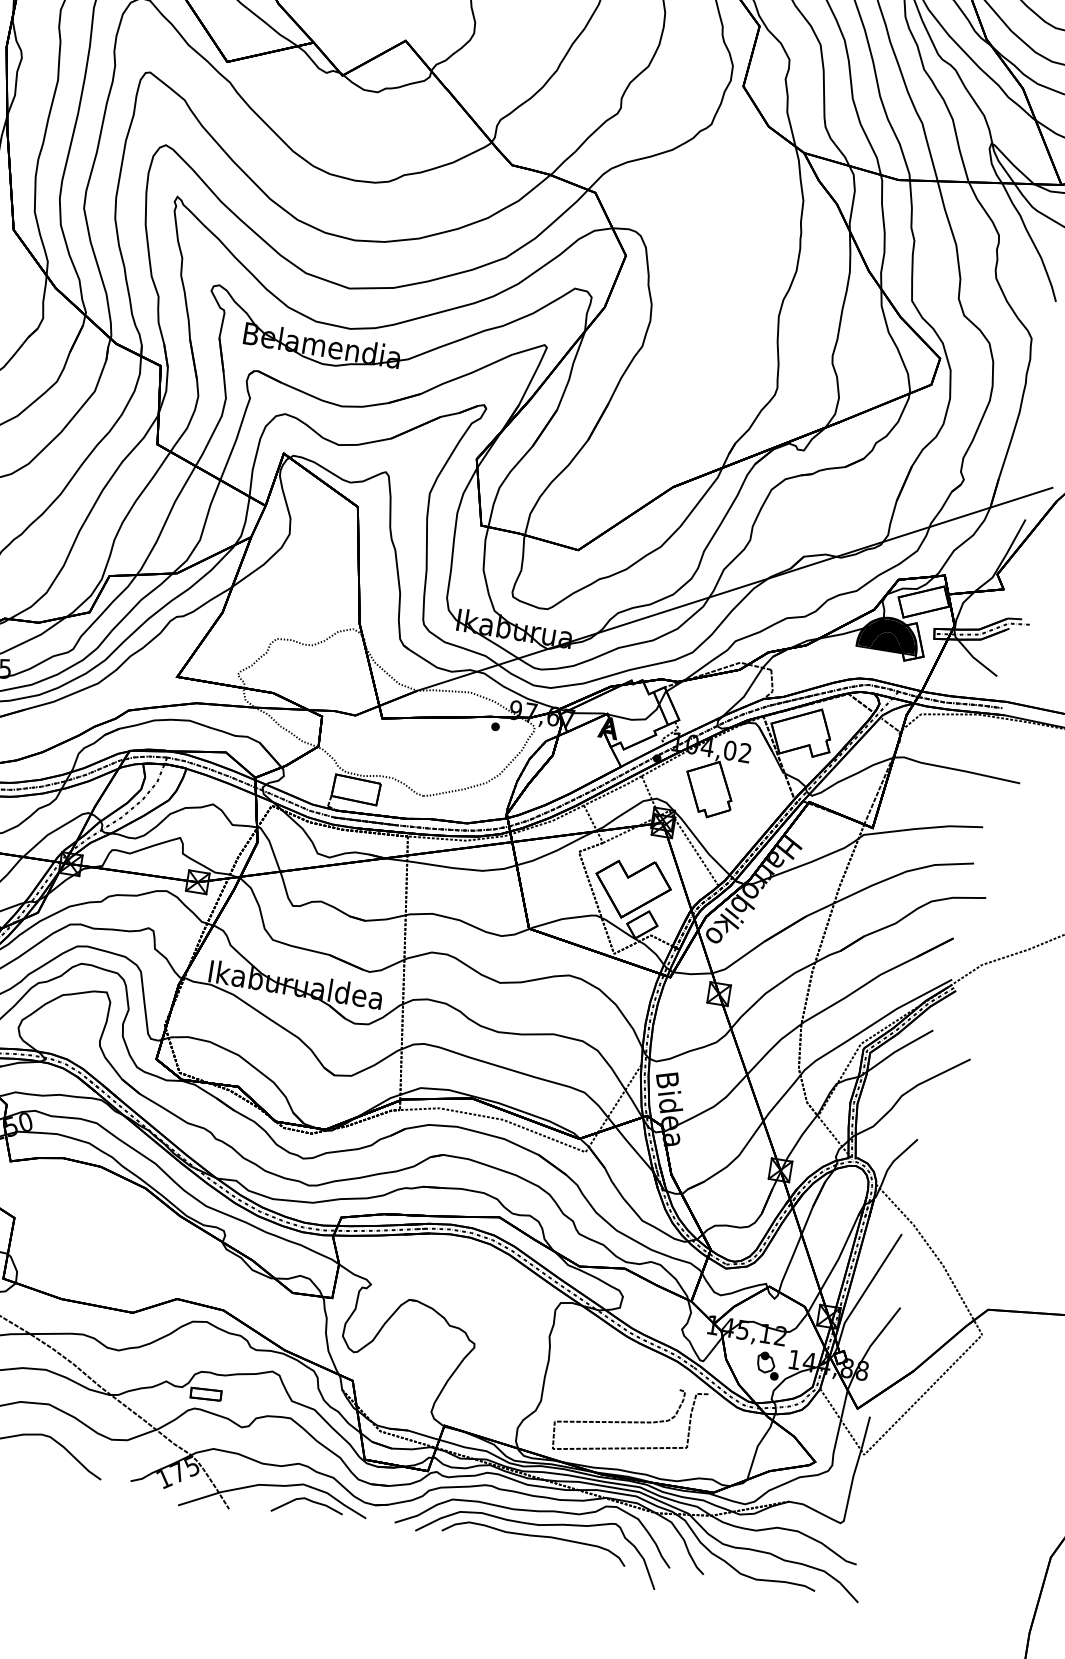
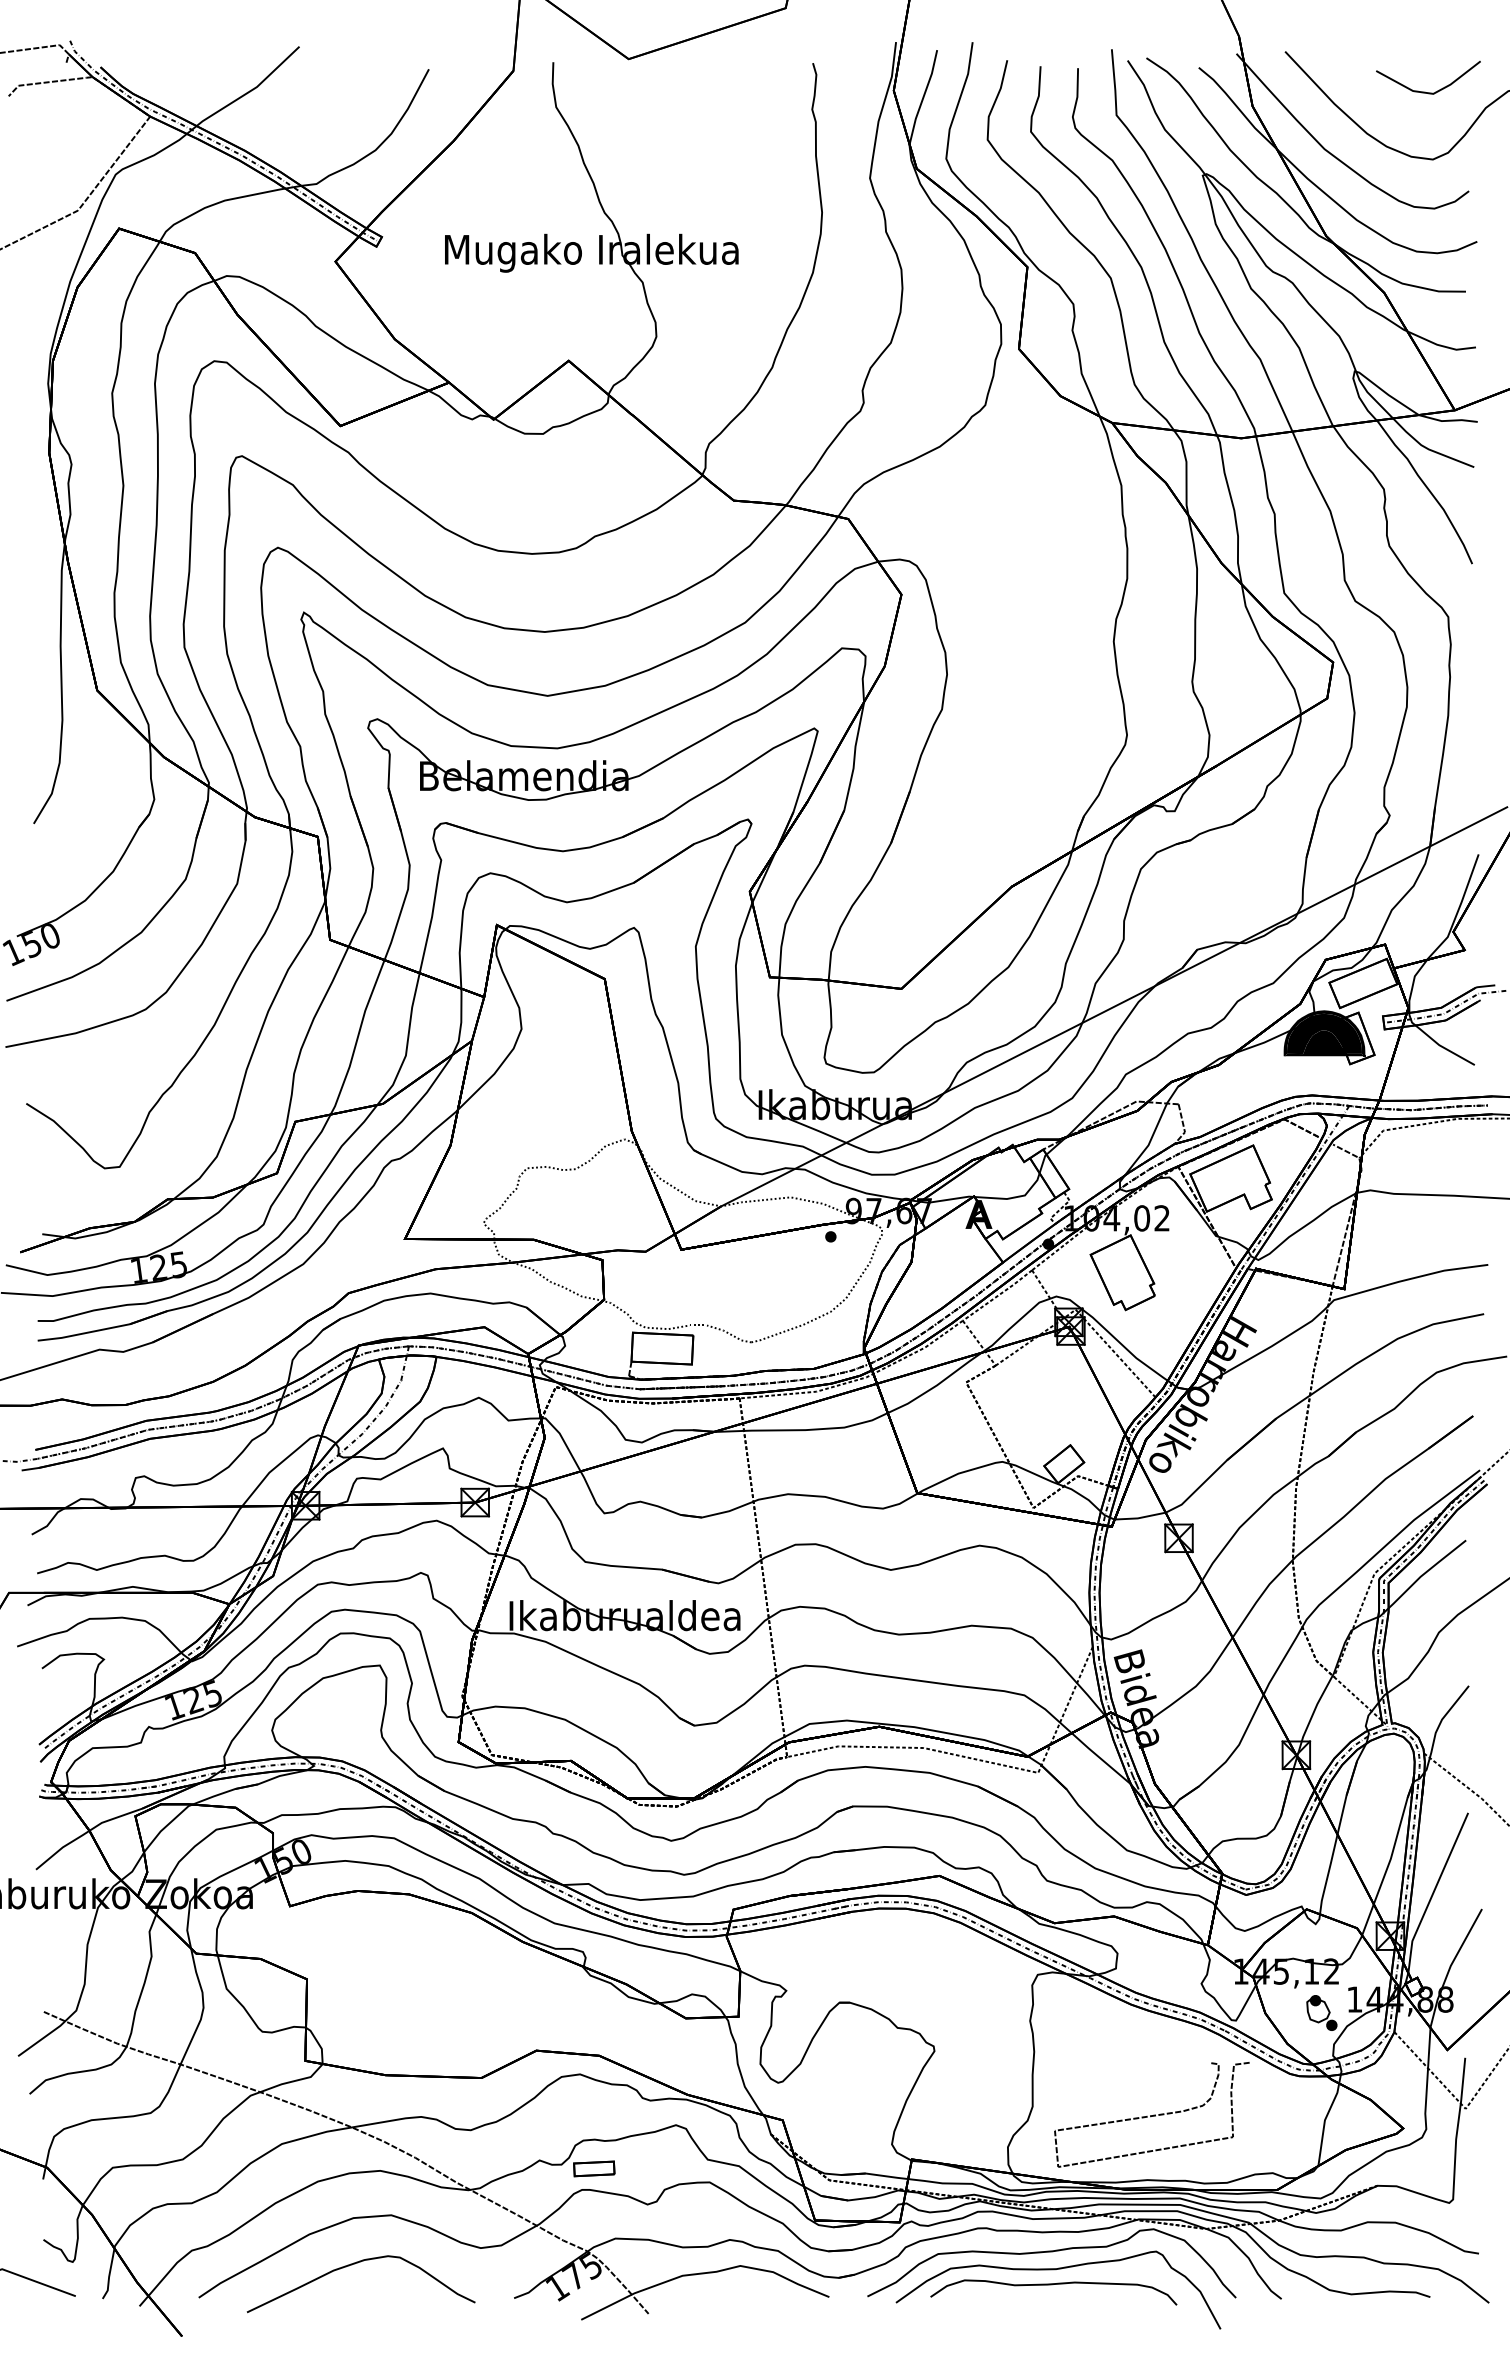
part: (632, 888) -> (1043, 1419), removed
curve: (309, 1501) -> (751, 2286), removed

